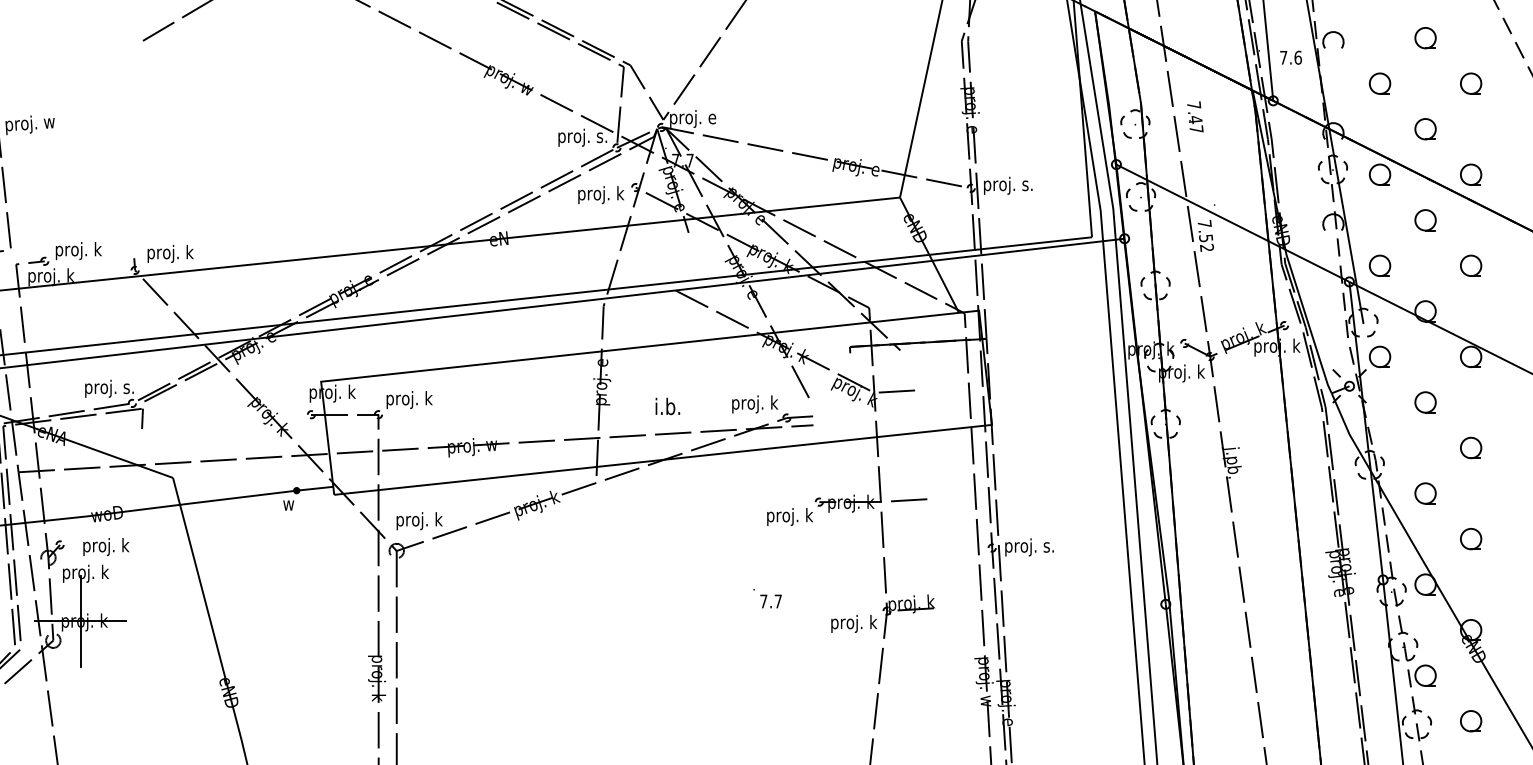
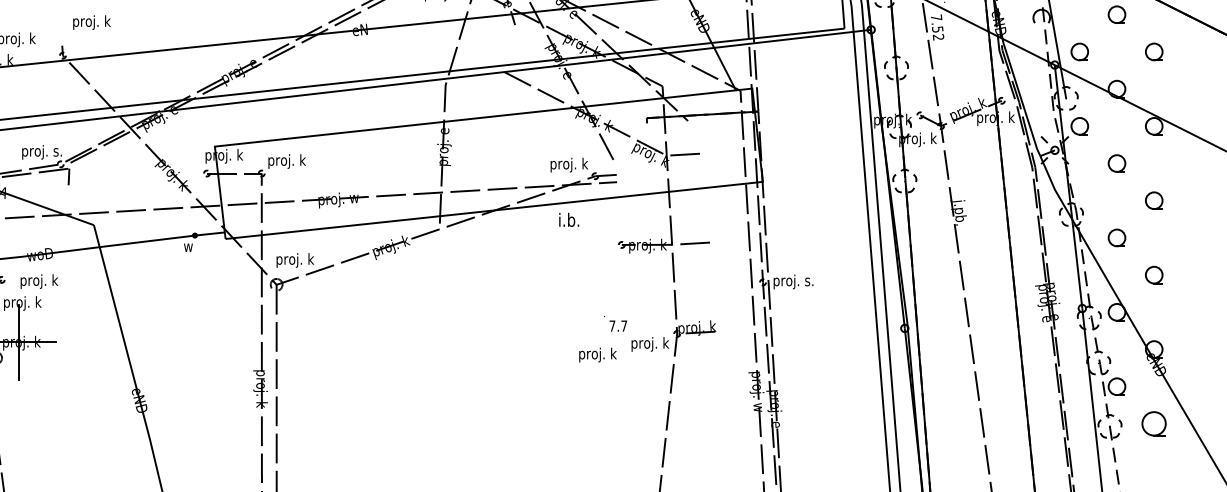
text: (170, 253) -> (91, 22), moved
text: (667, 406) -> (568, 219), moved
text: (789, 516) -> (597, 354), moved
text: (767, 598) -> (615, 323), moved
part: (1471, 721) -> (1154, 424), size x1.4

